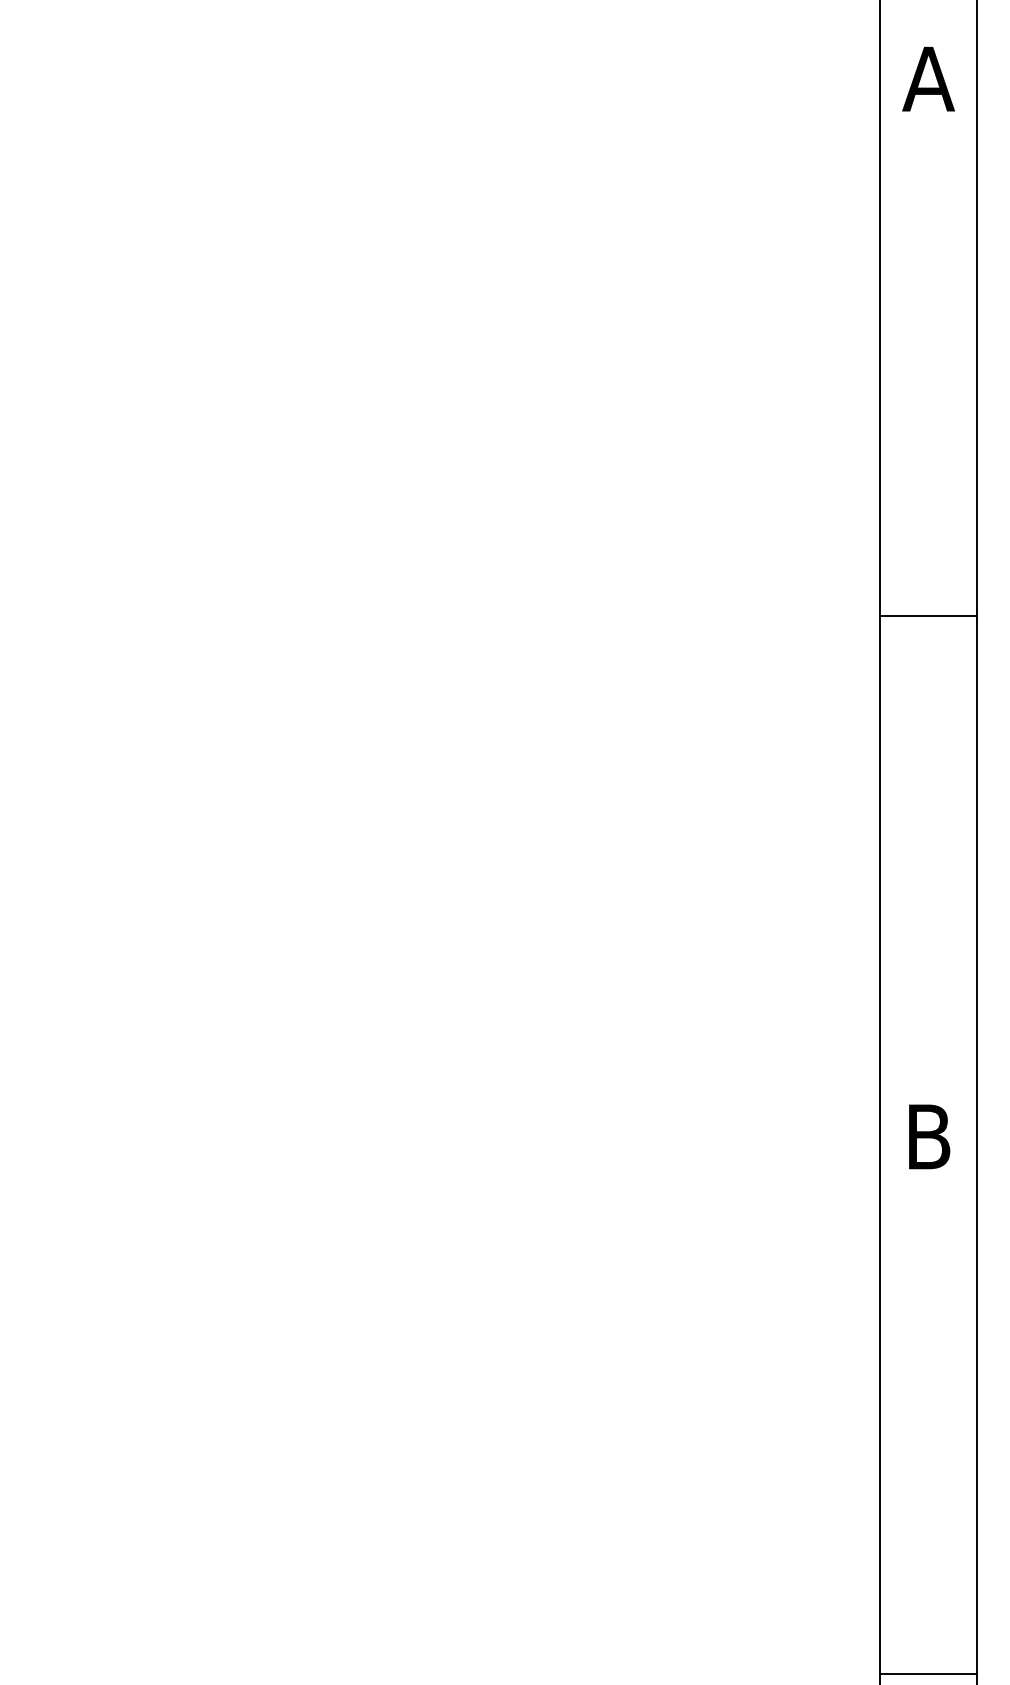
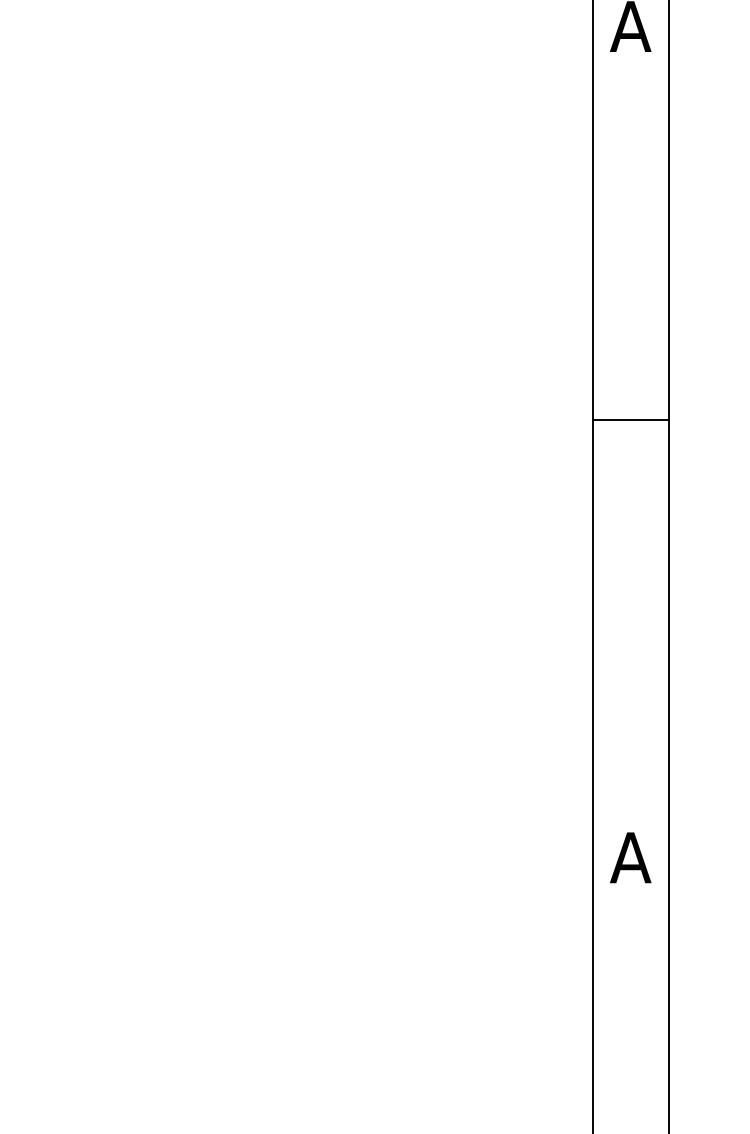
line: (928, 616) -> (630, 420), moved
text: (928, 1136) -> (630, 857), B -> A

